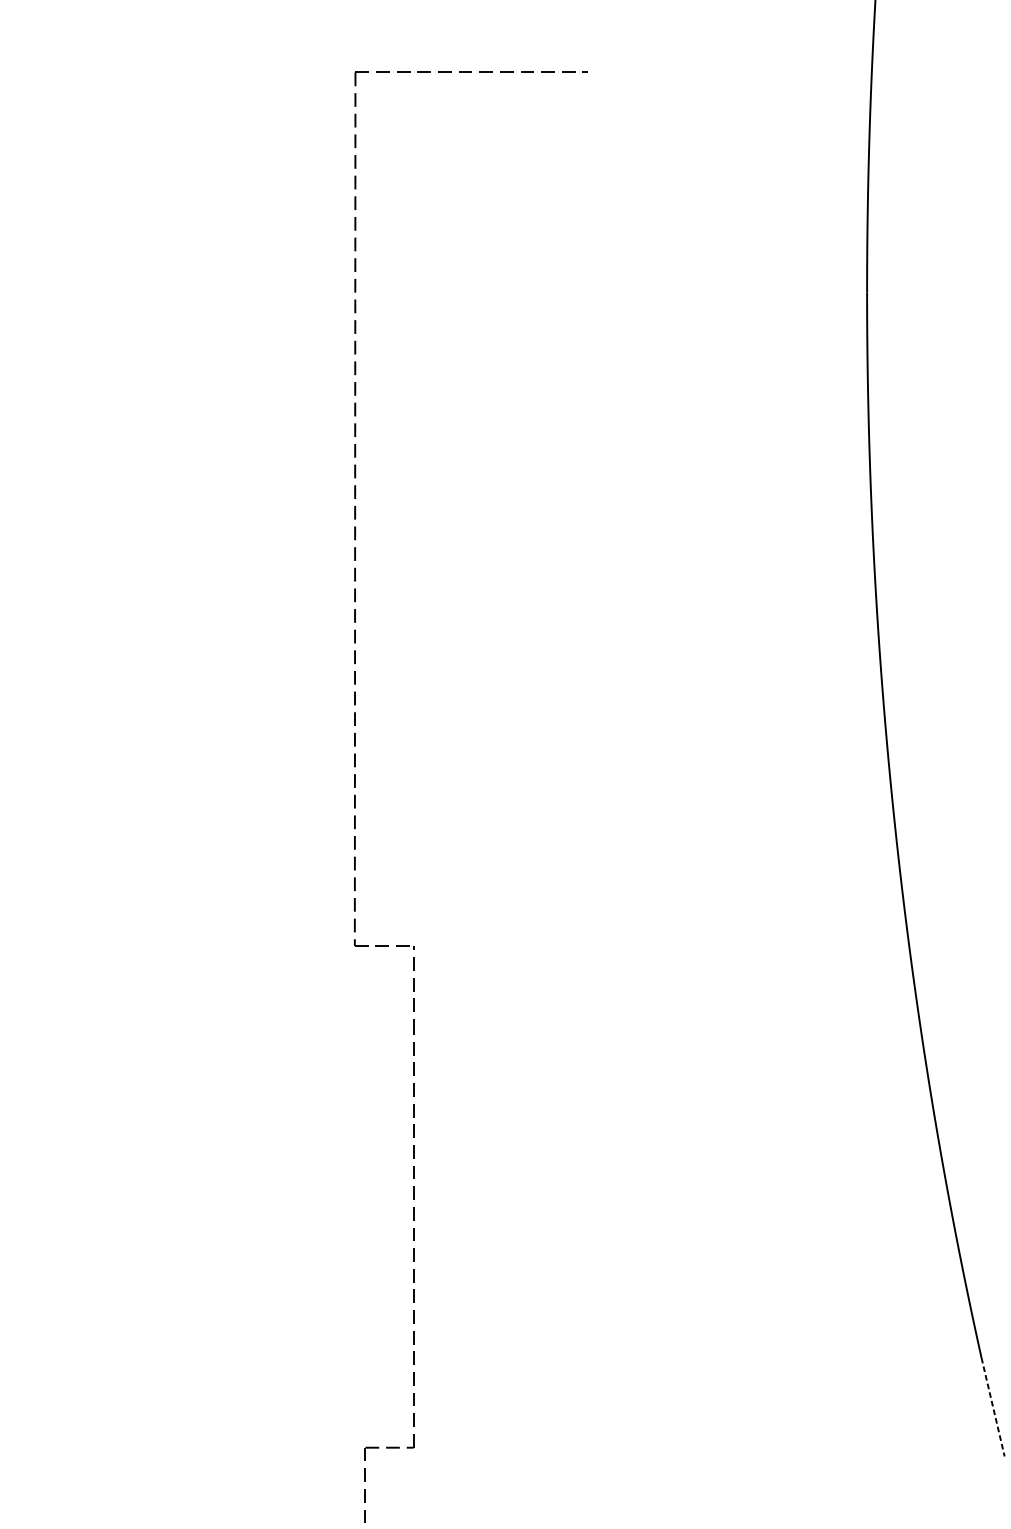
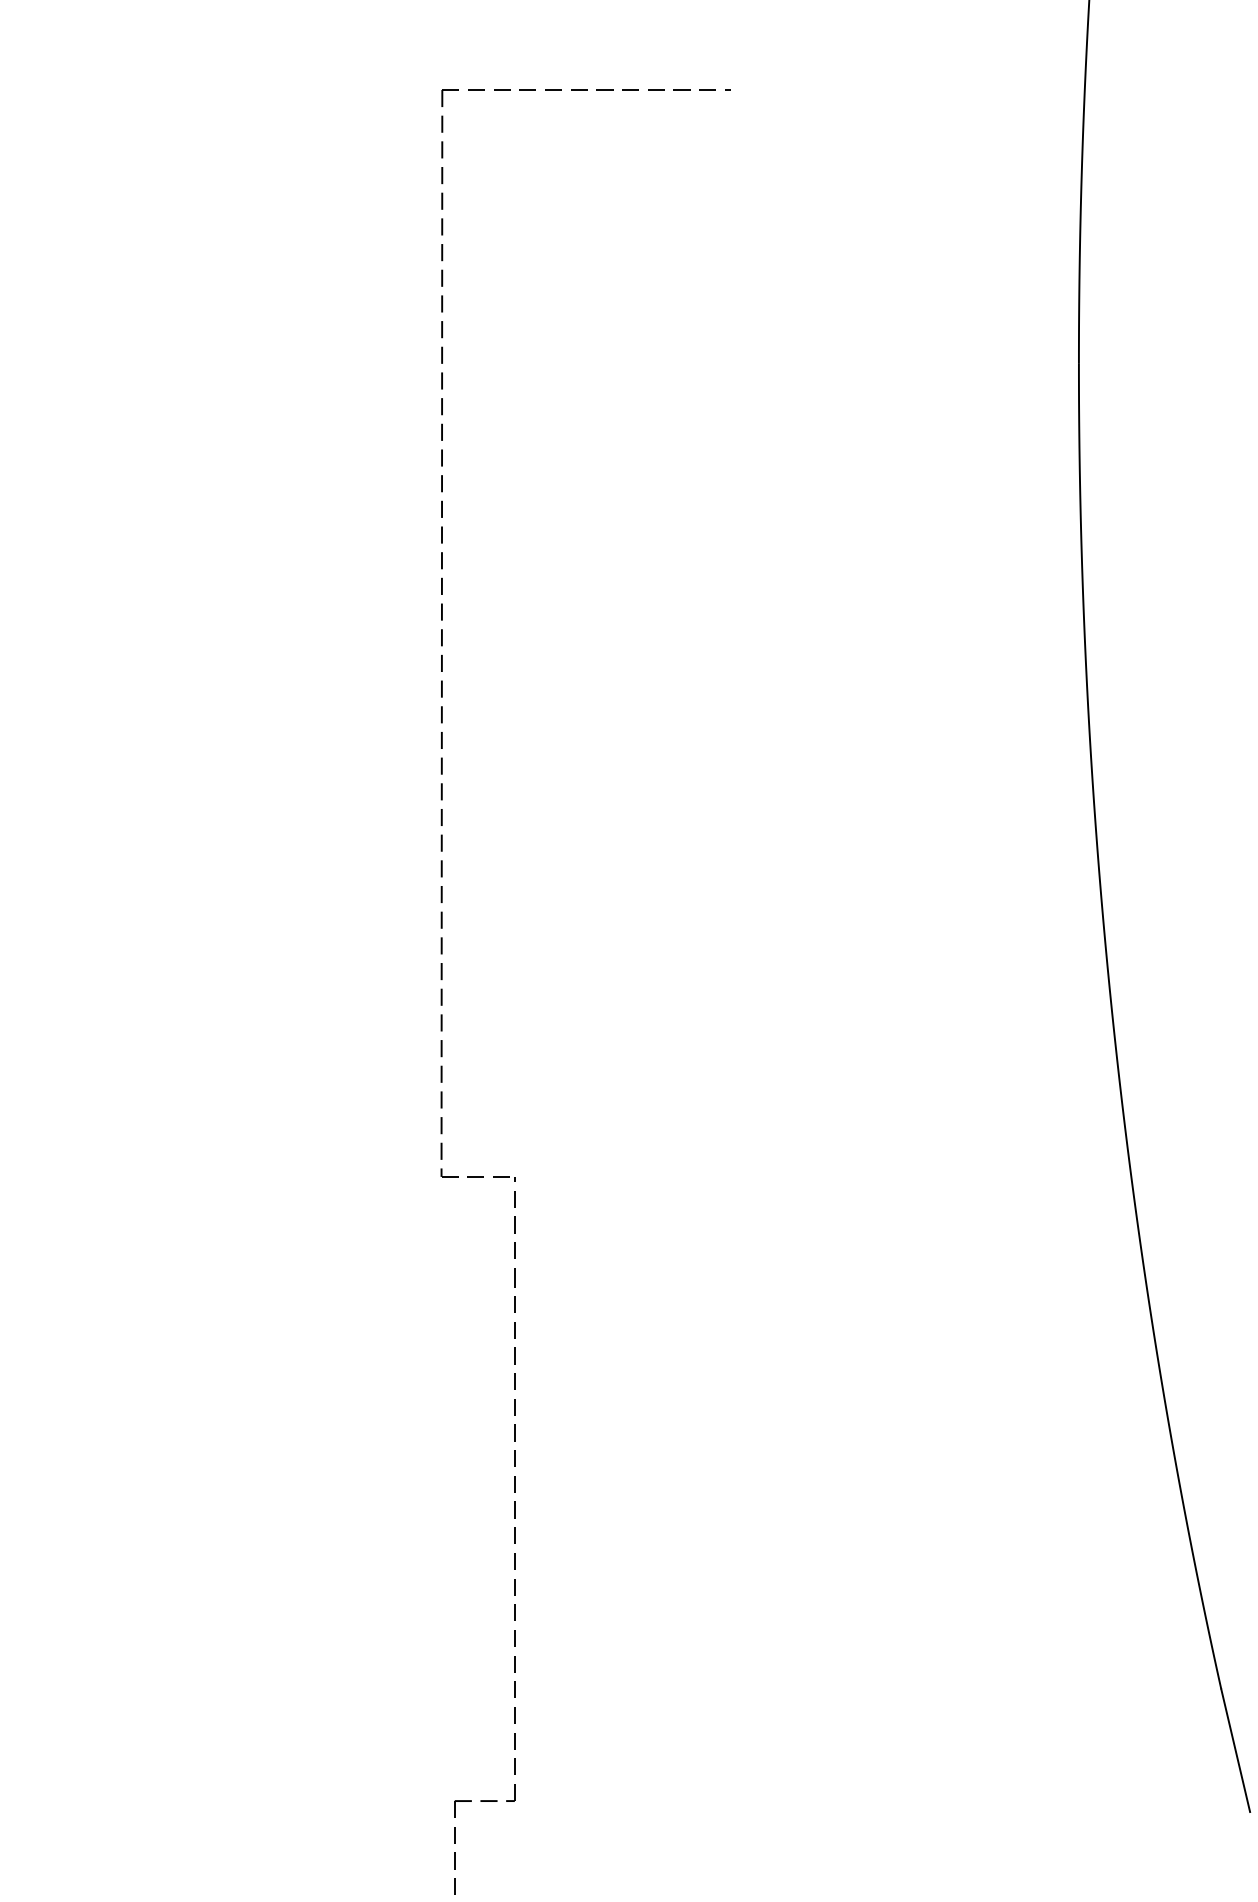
line: (992, 1407) -> (1235, 1751), dashed -> solid

